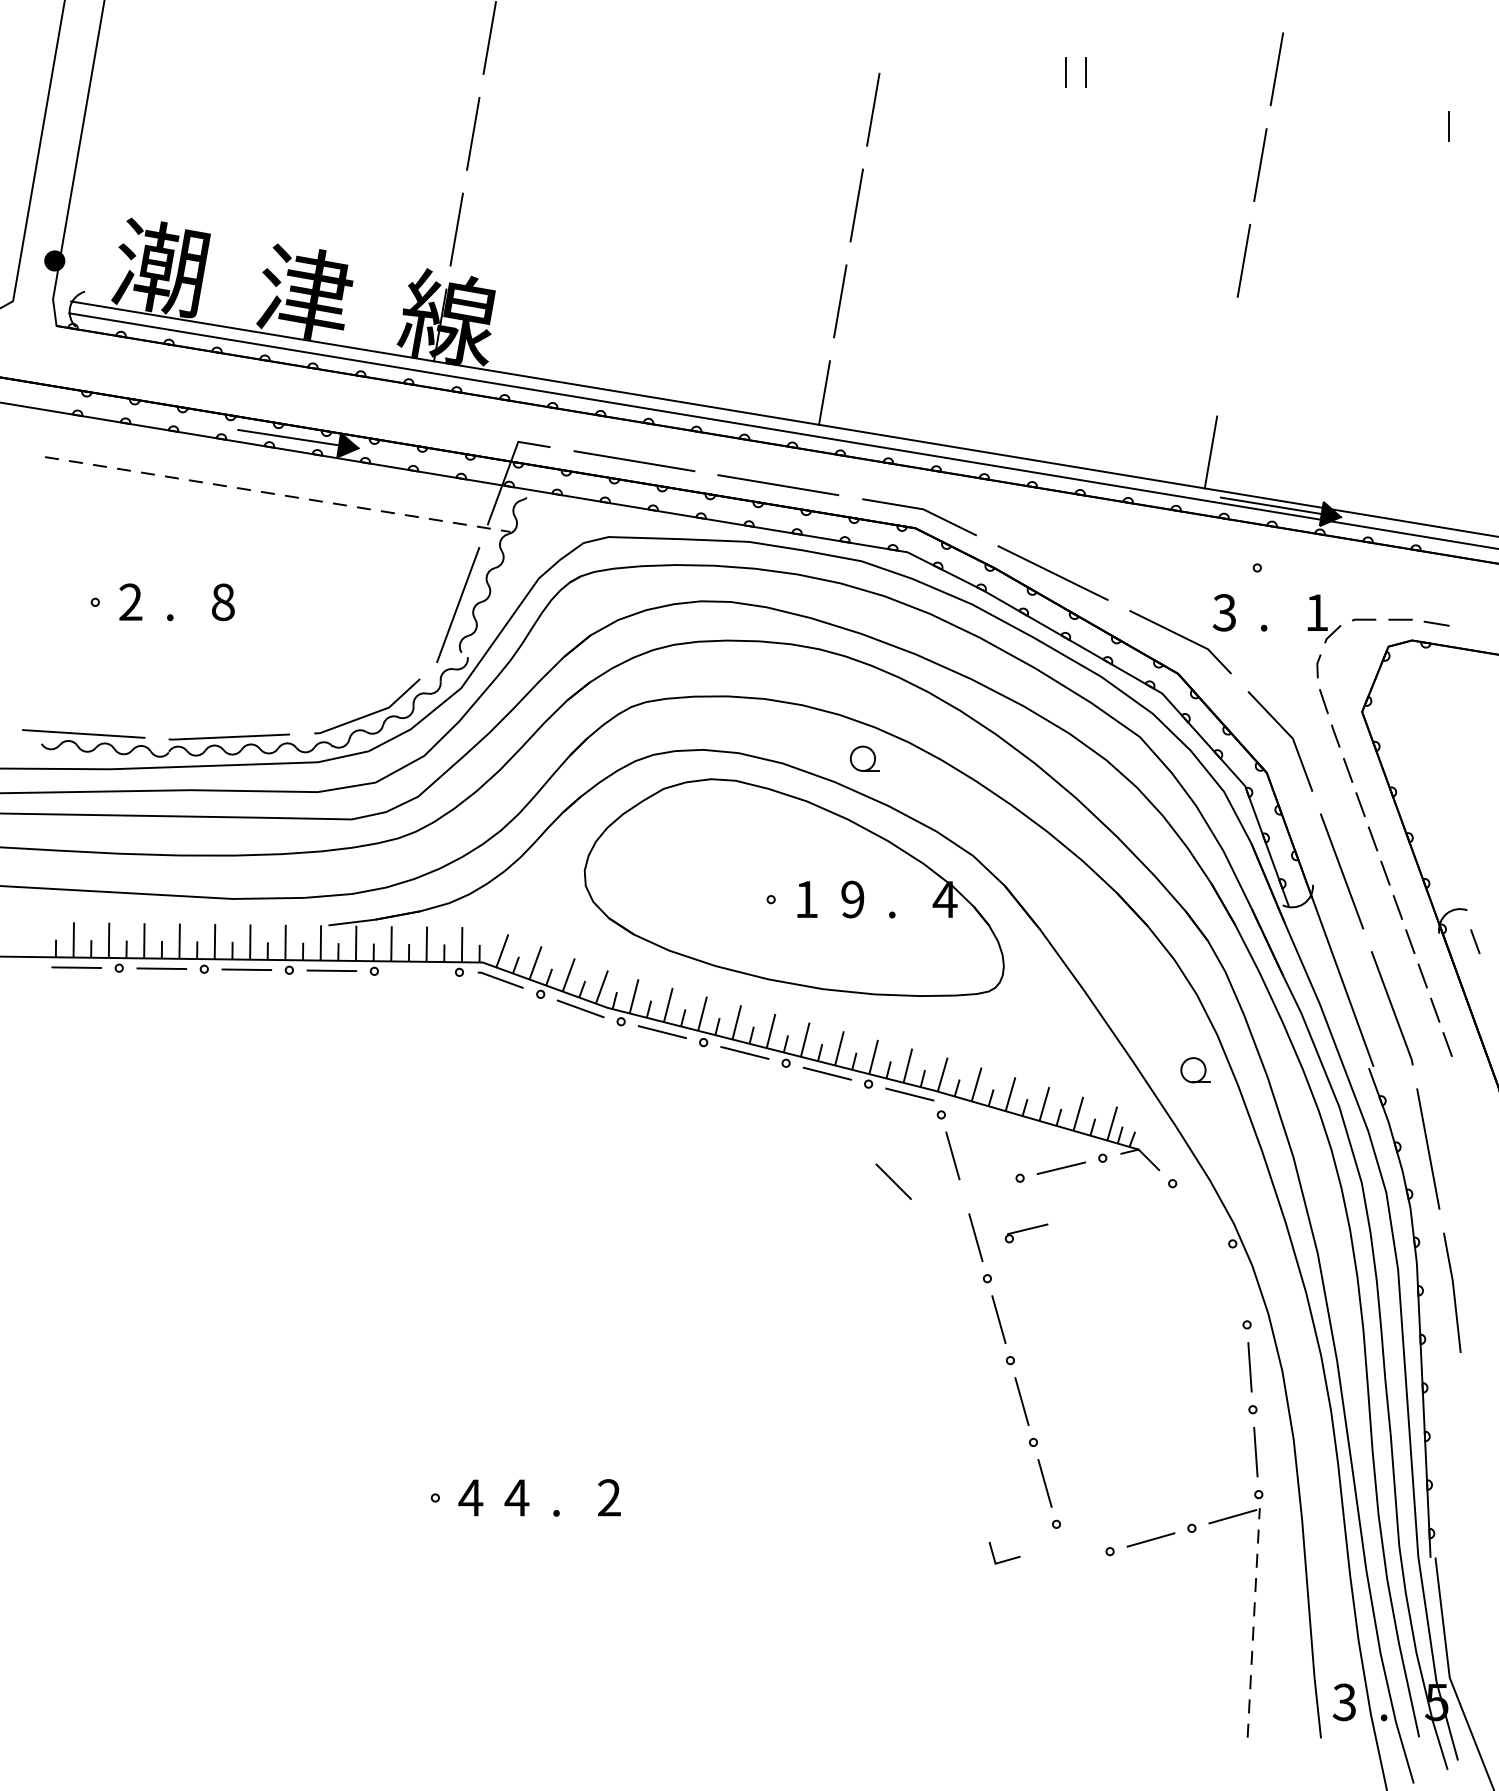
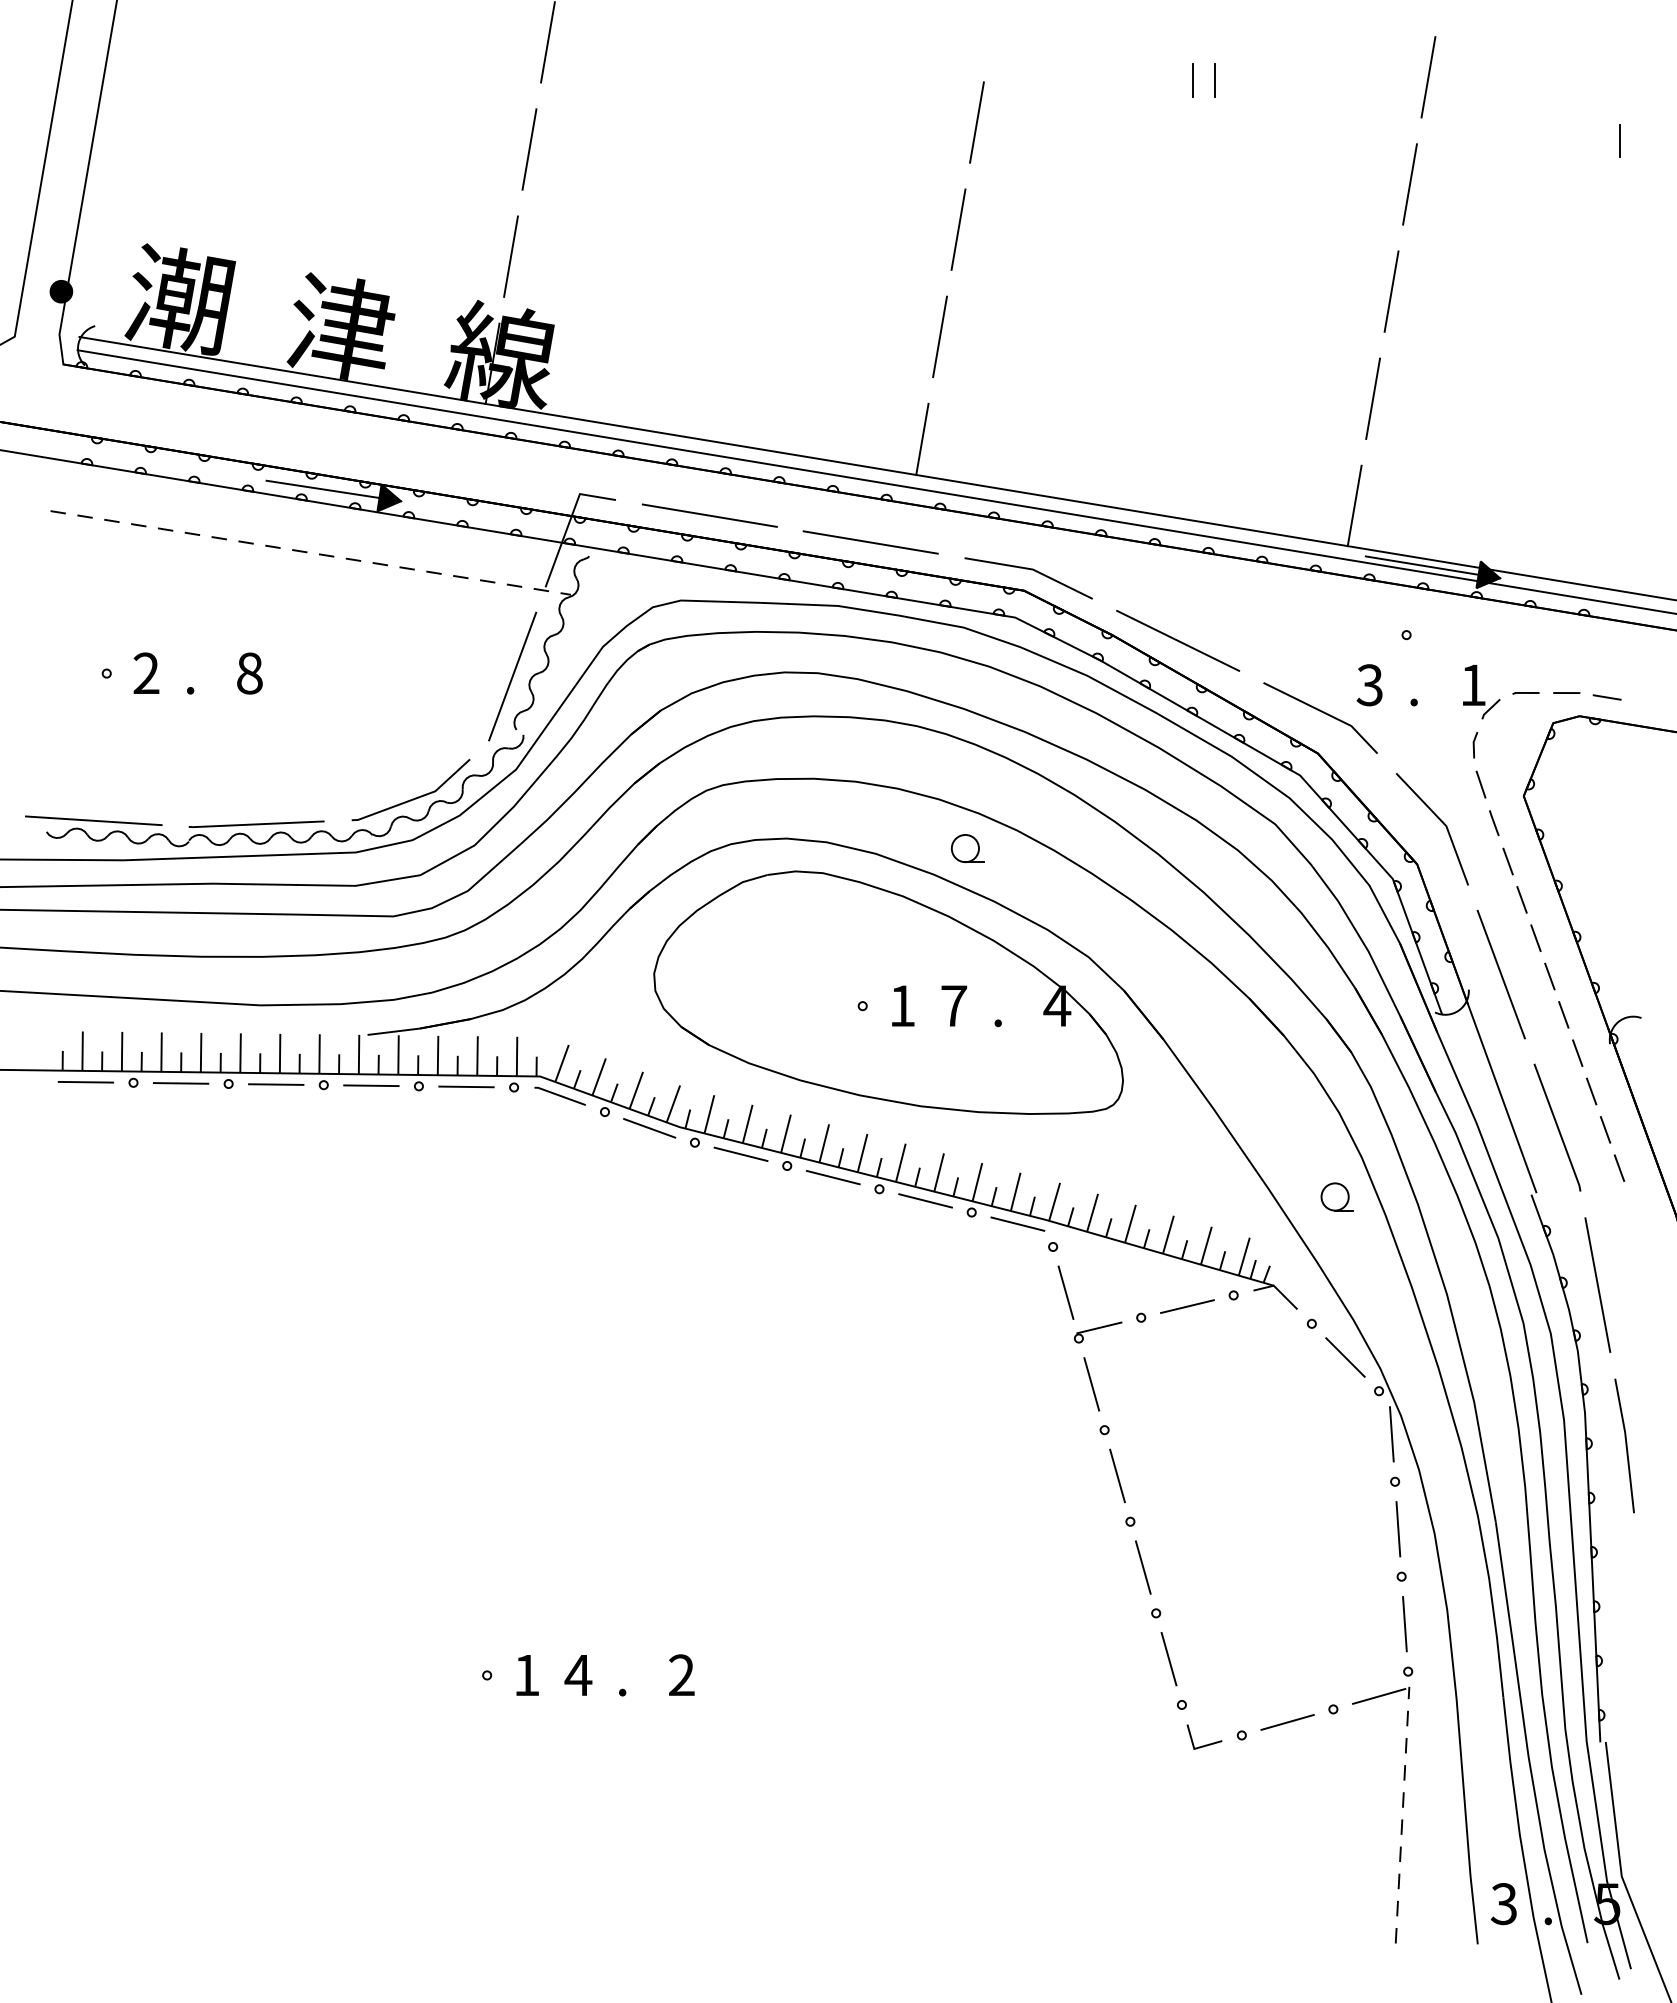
line: (1227, 356) -> (1373, 398), added
text: (852, 899) -> (953, 1005), 9 -> 7
line: (1475, 941) -> (1650, 1052), removed
line: (416, 971) -> (466, 1086), added
line: (893, 1181) -> (1345, 1357), moved
part: (1026, 1233) -> (1098, 1332), moved
line: (1243, 1282) -> (1391, 1434), added
text: (470, 1497) -> (526, 1674), 4 -> 1
line: (1006, 1559) -> (1206, 1744), moved

